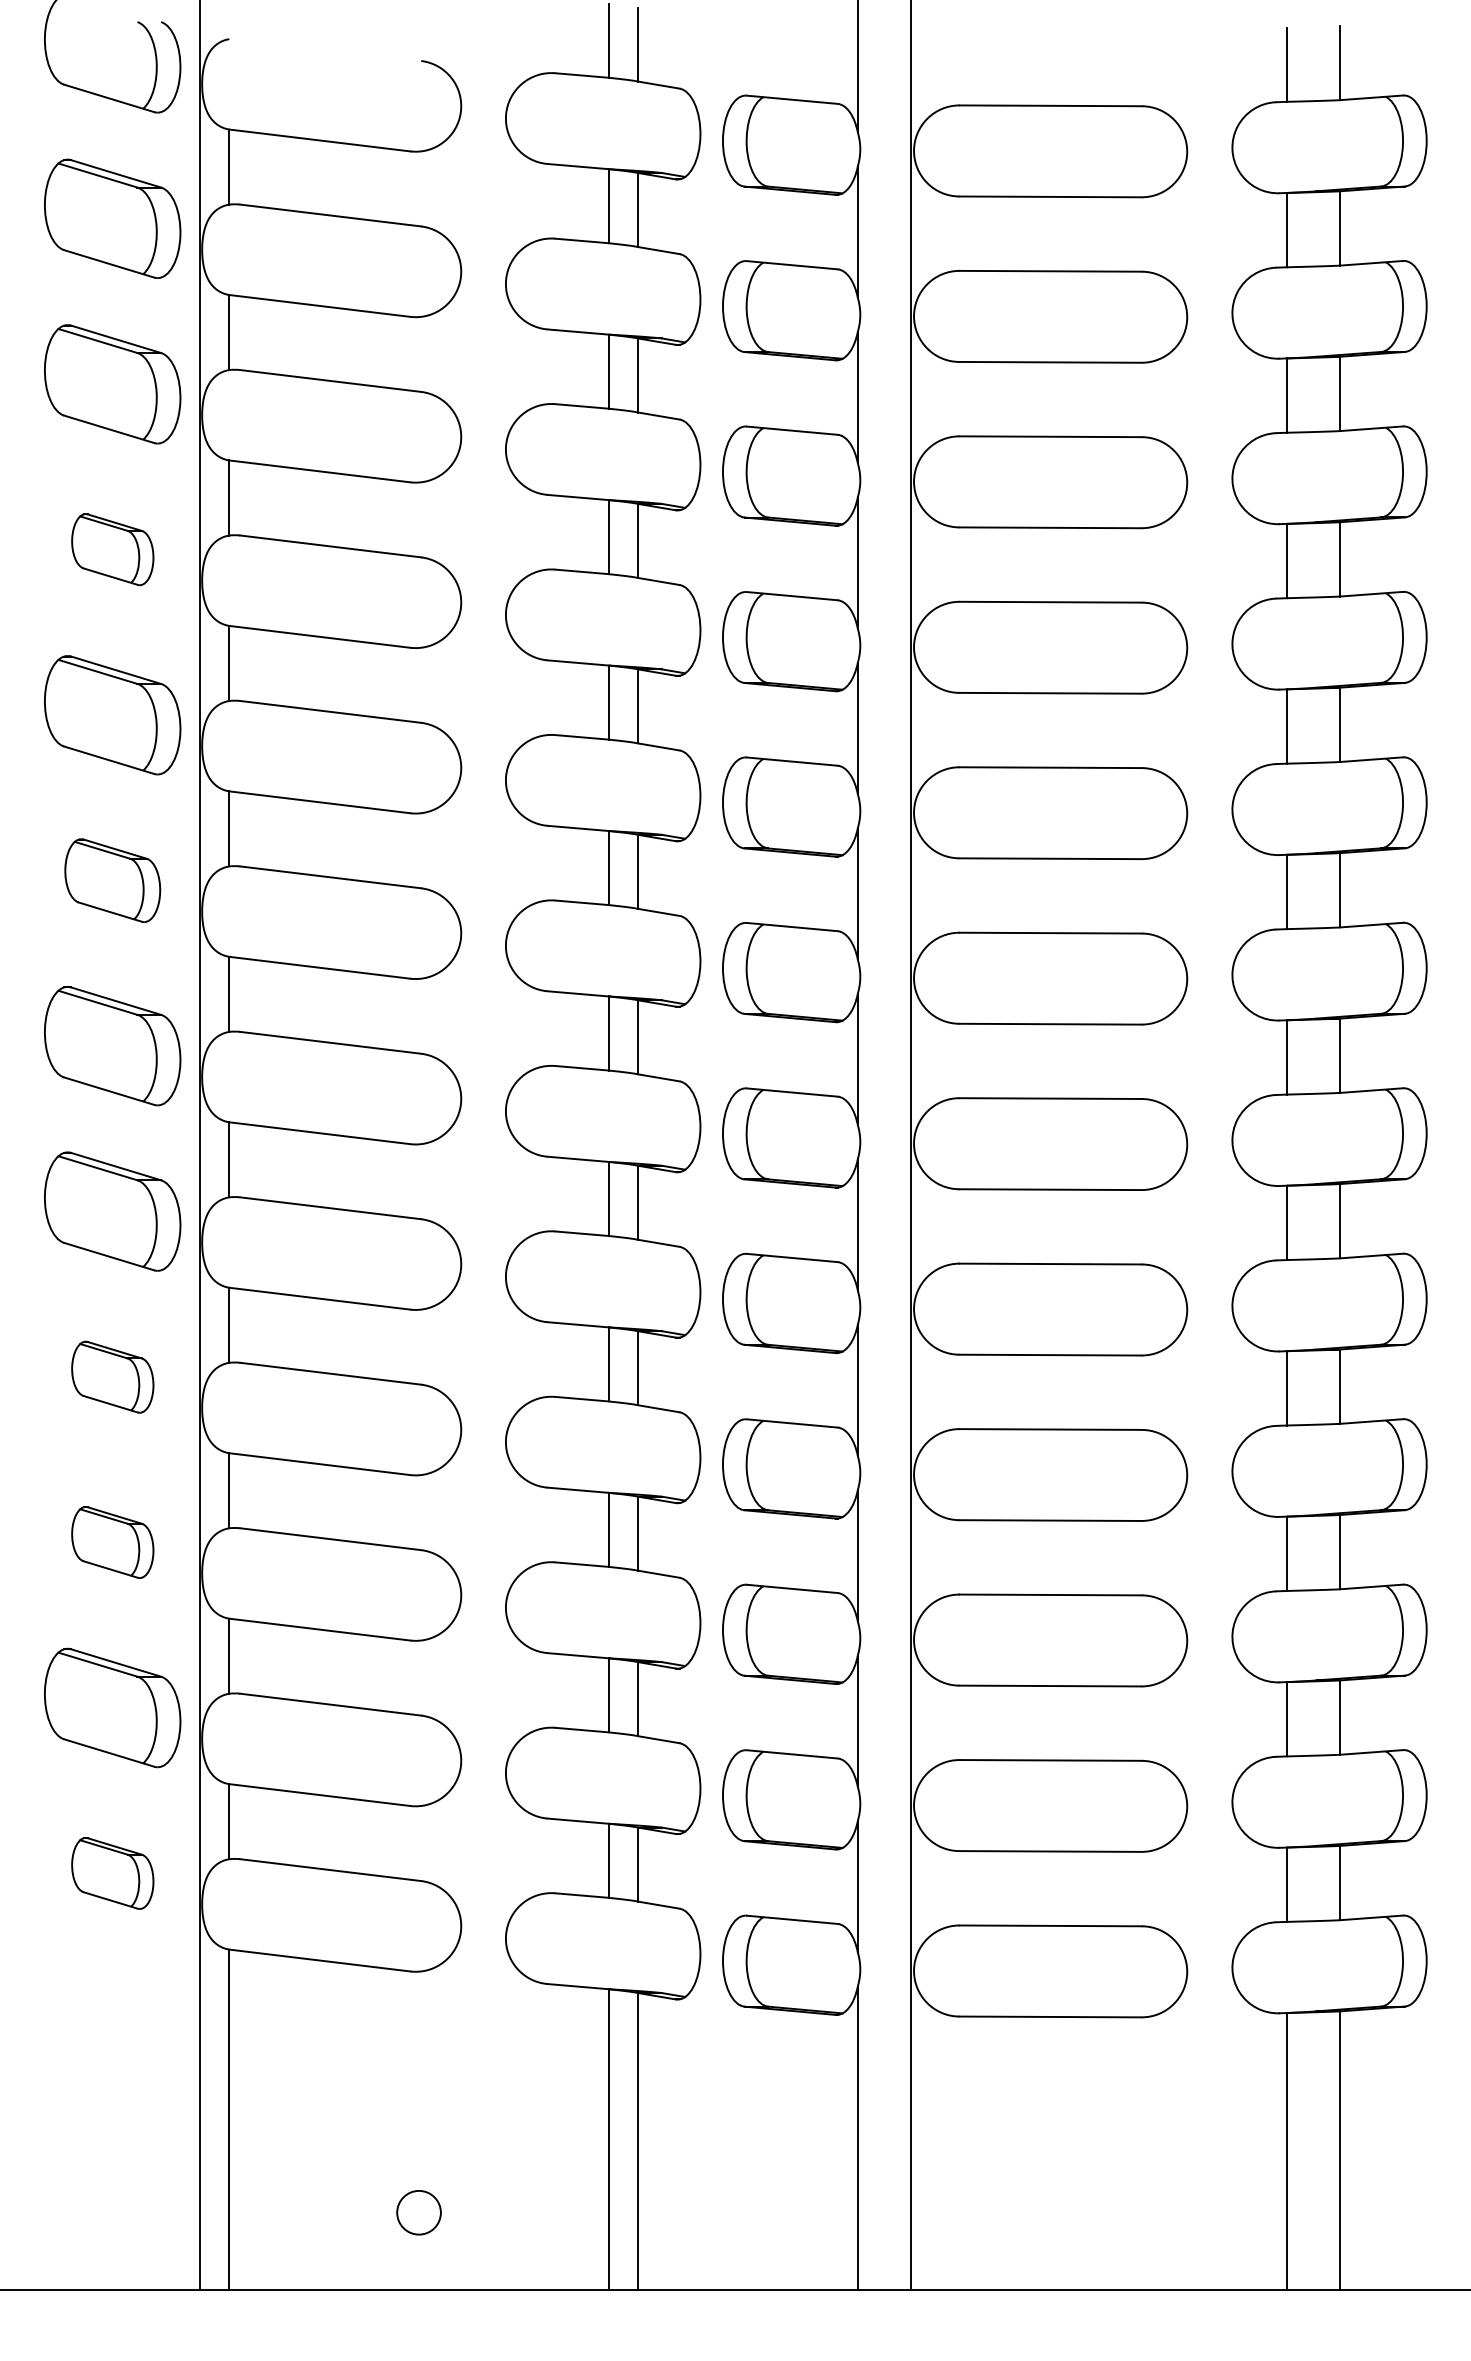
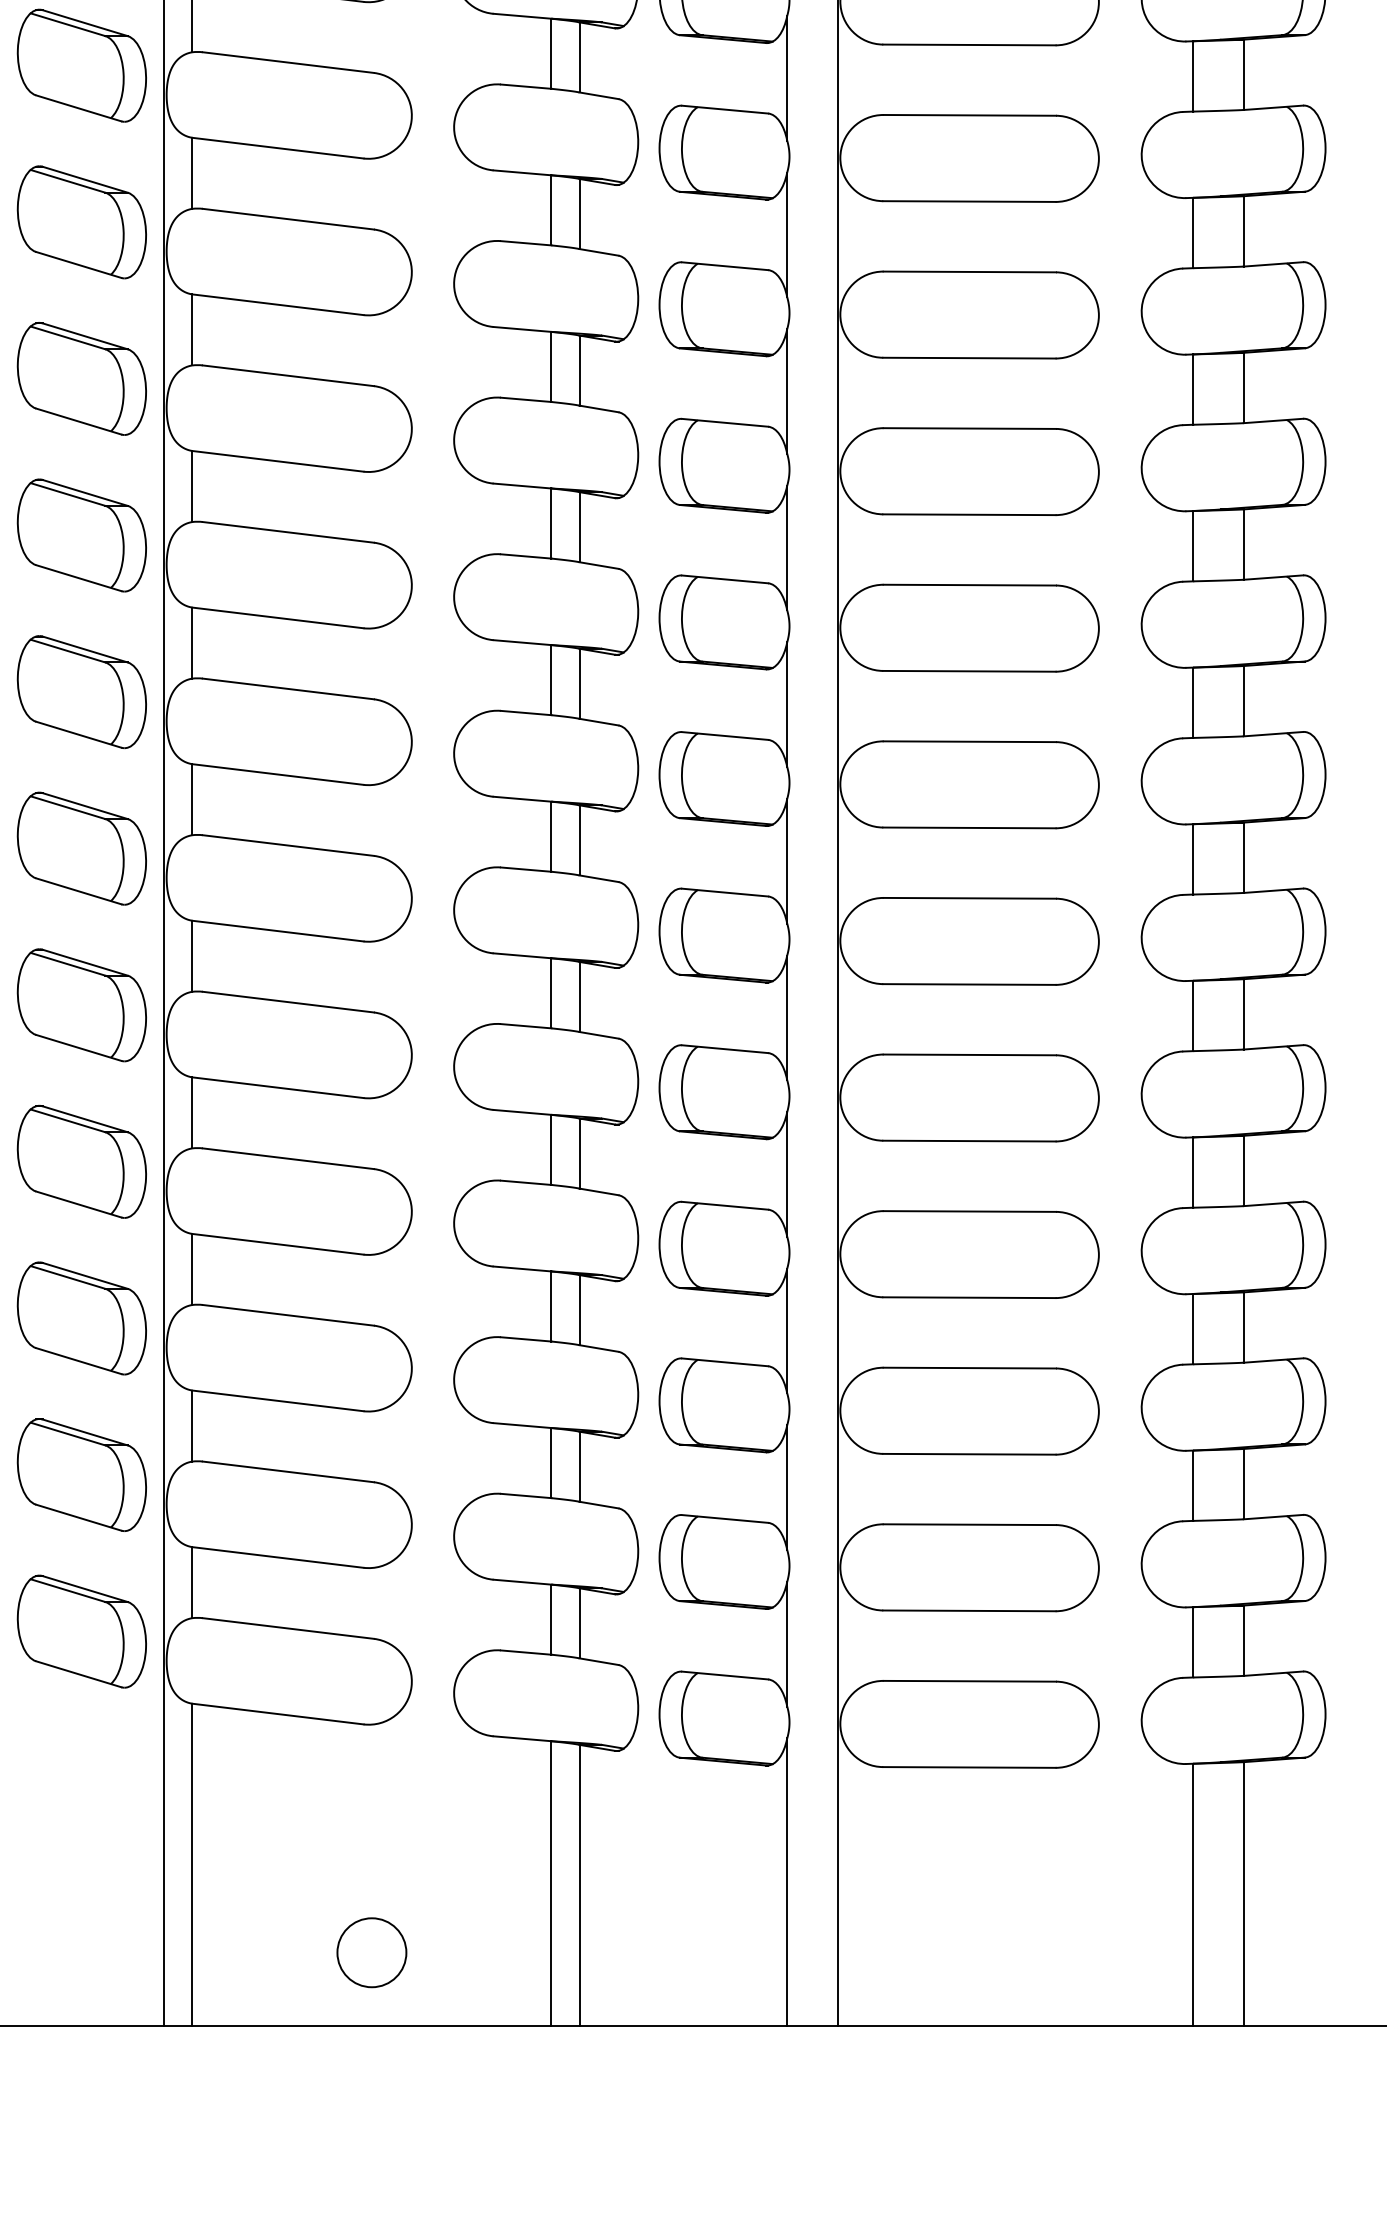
part: (112, 549) -> (81, 378), size x1.67
part: (112, 880) -> (81, 691), size x1.43
part: (112, 1377) -> (81, 1162), size x1.67
part: (112, 1542) -> (81, 1318), size x1.67
part: (112, 1873) -> (81, 1631), size x1.67
circle: (418, 2212) -> (371, 1952), size x1.67

